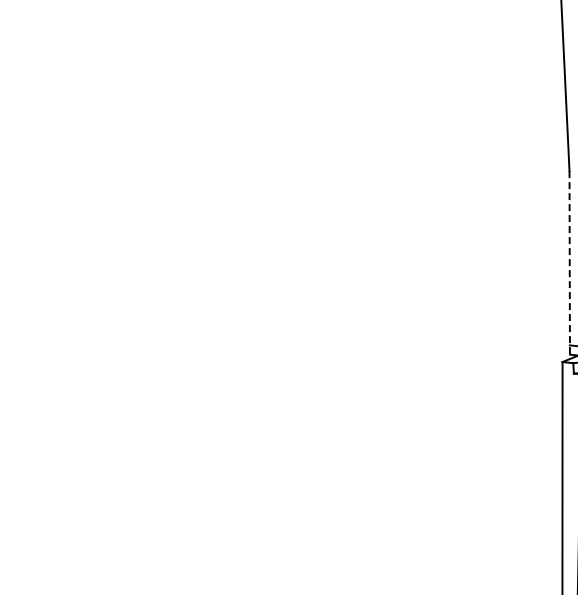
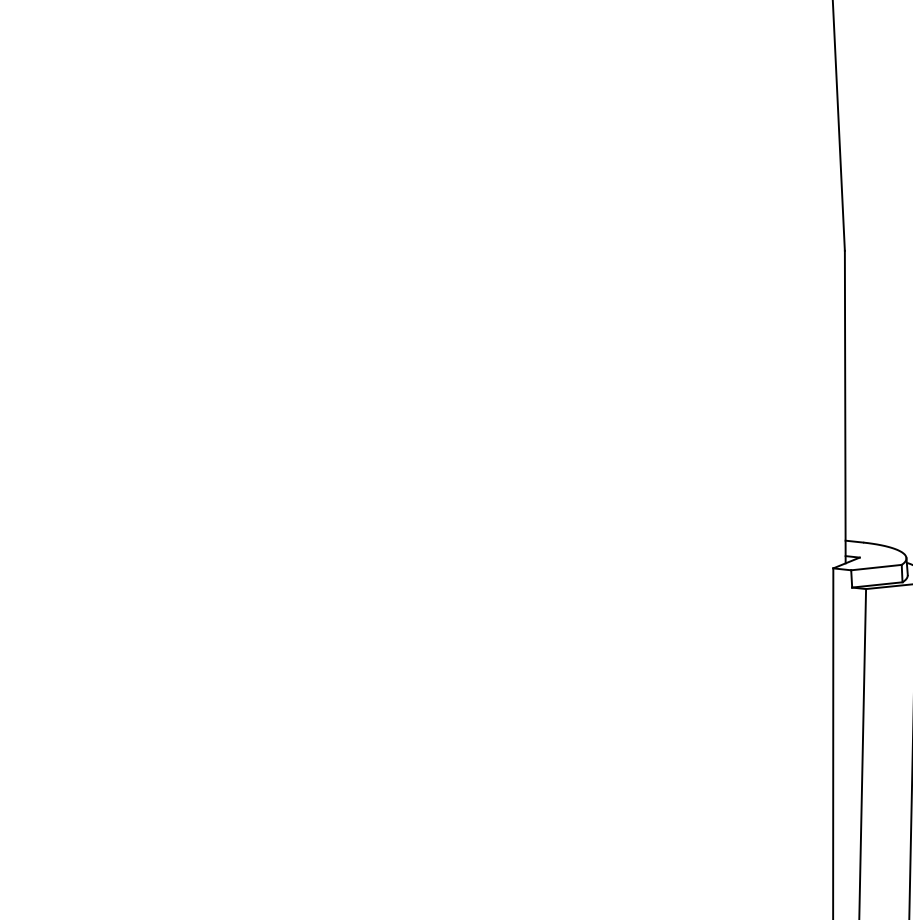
line: (569, 265) -> (844, 407), dashed -> solid

